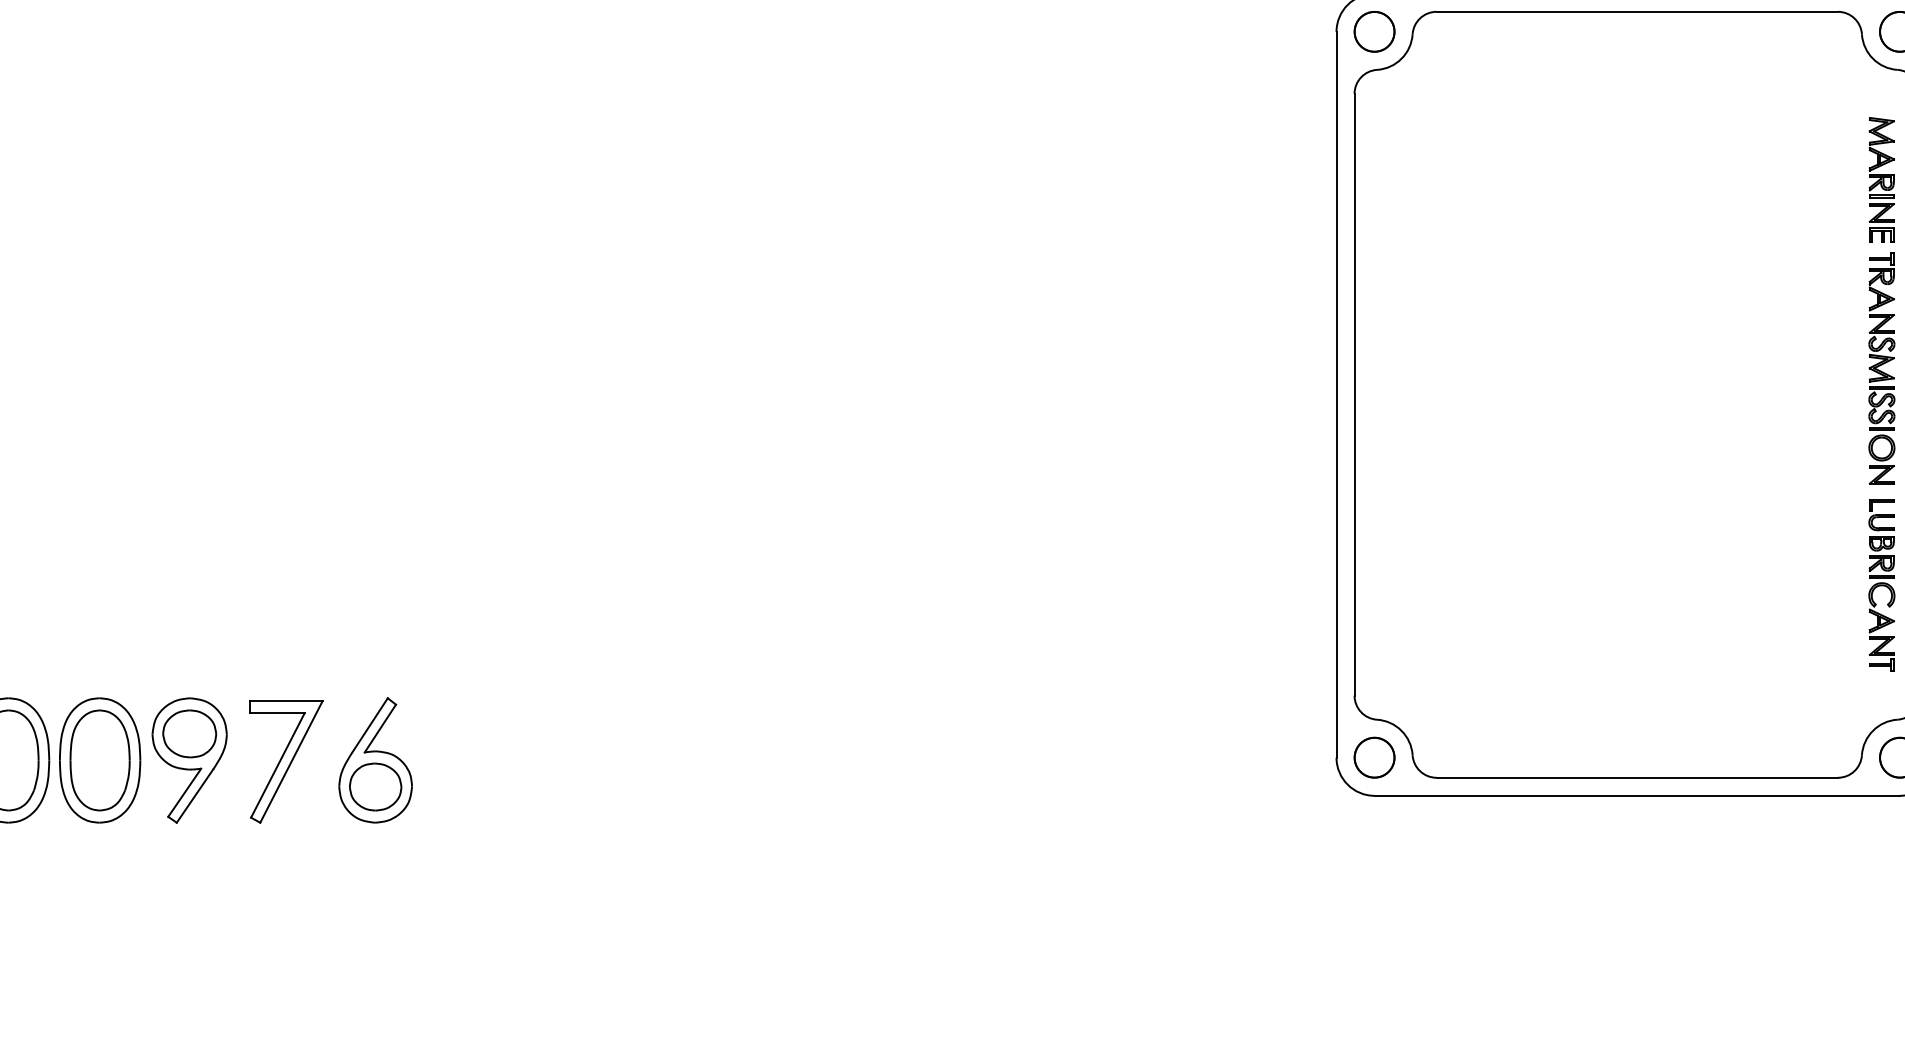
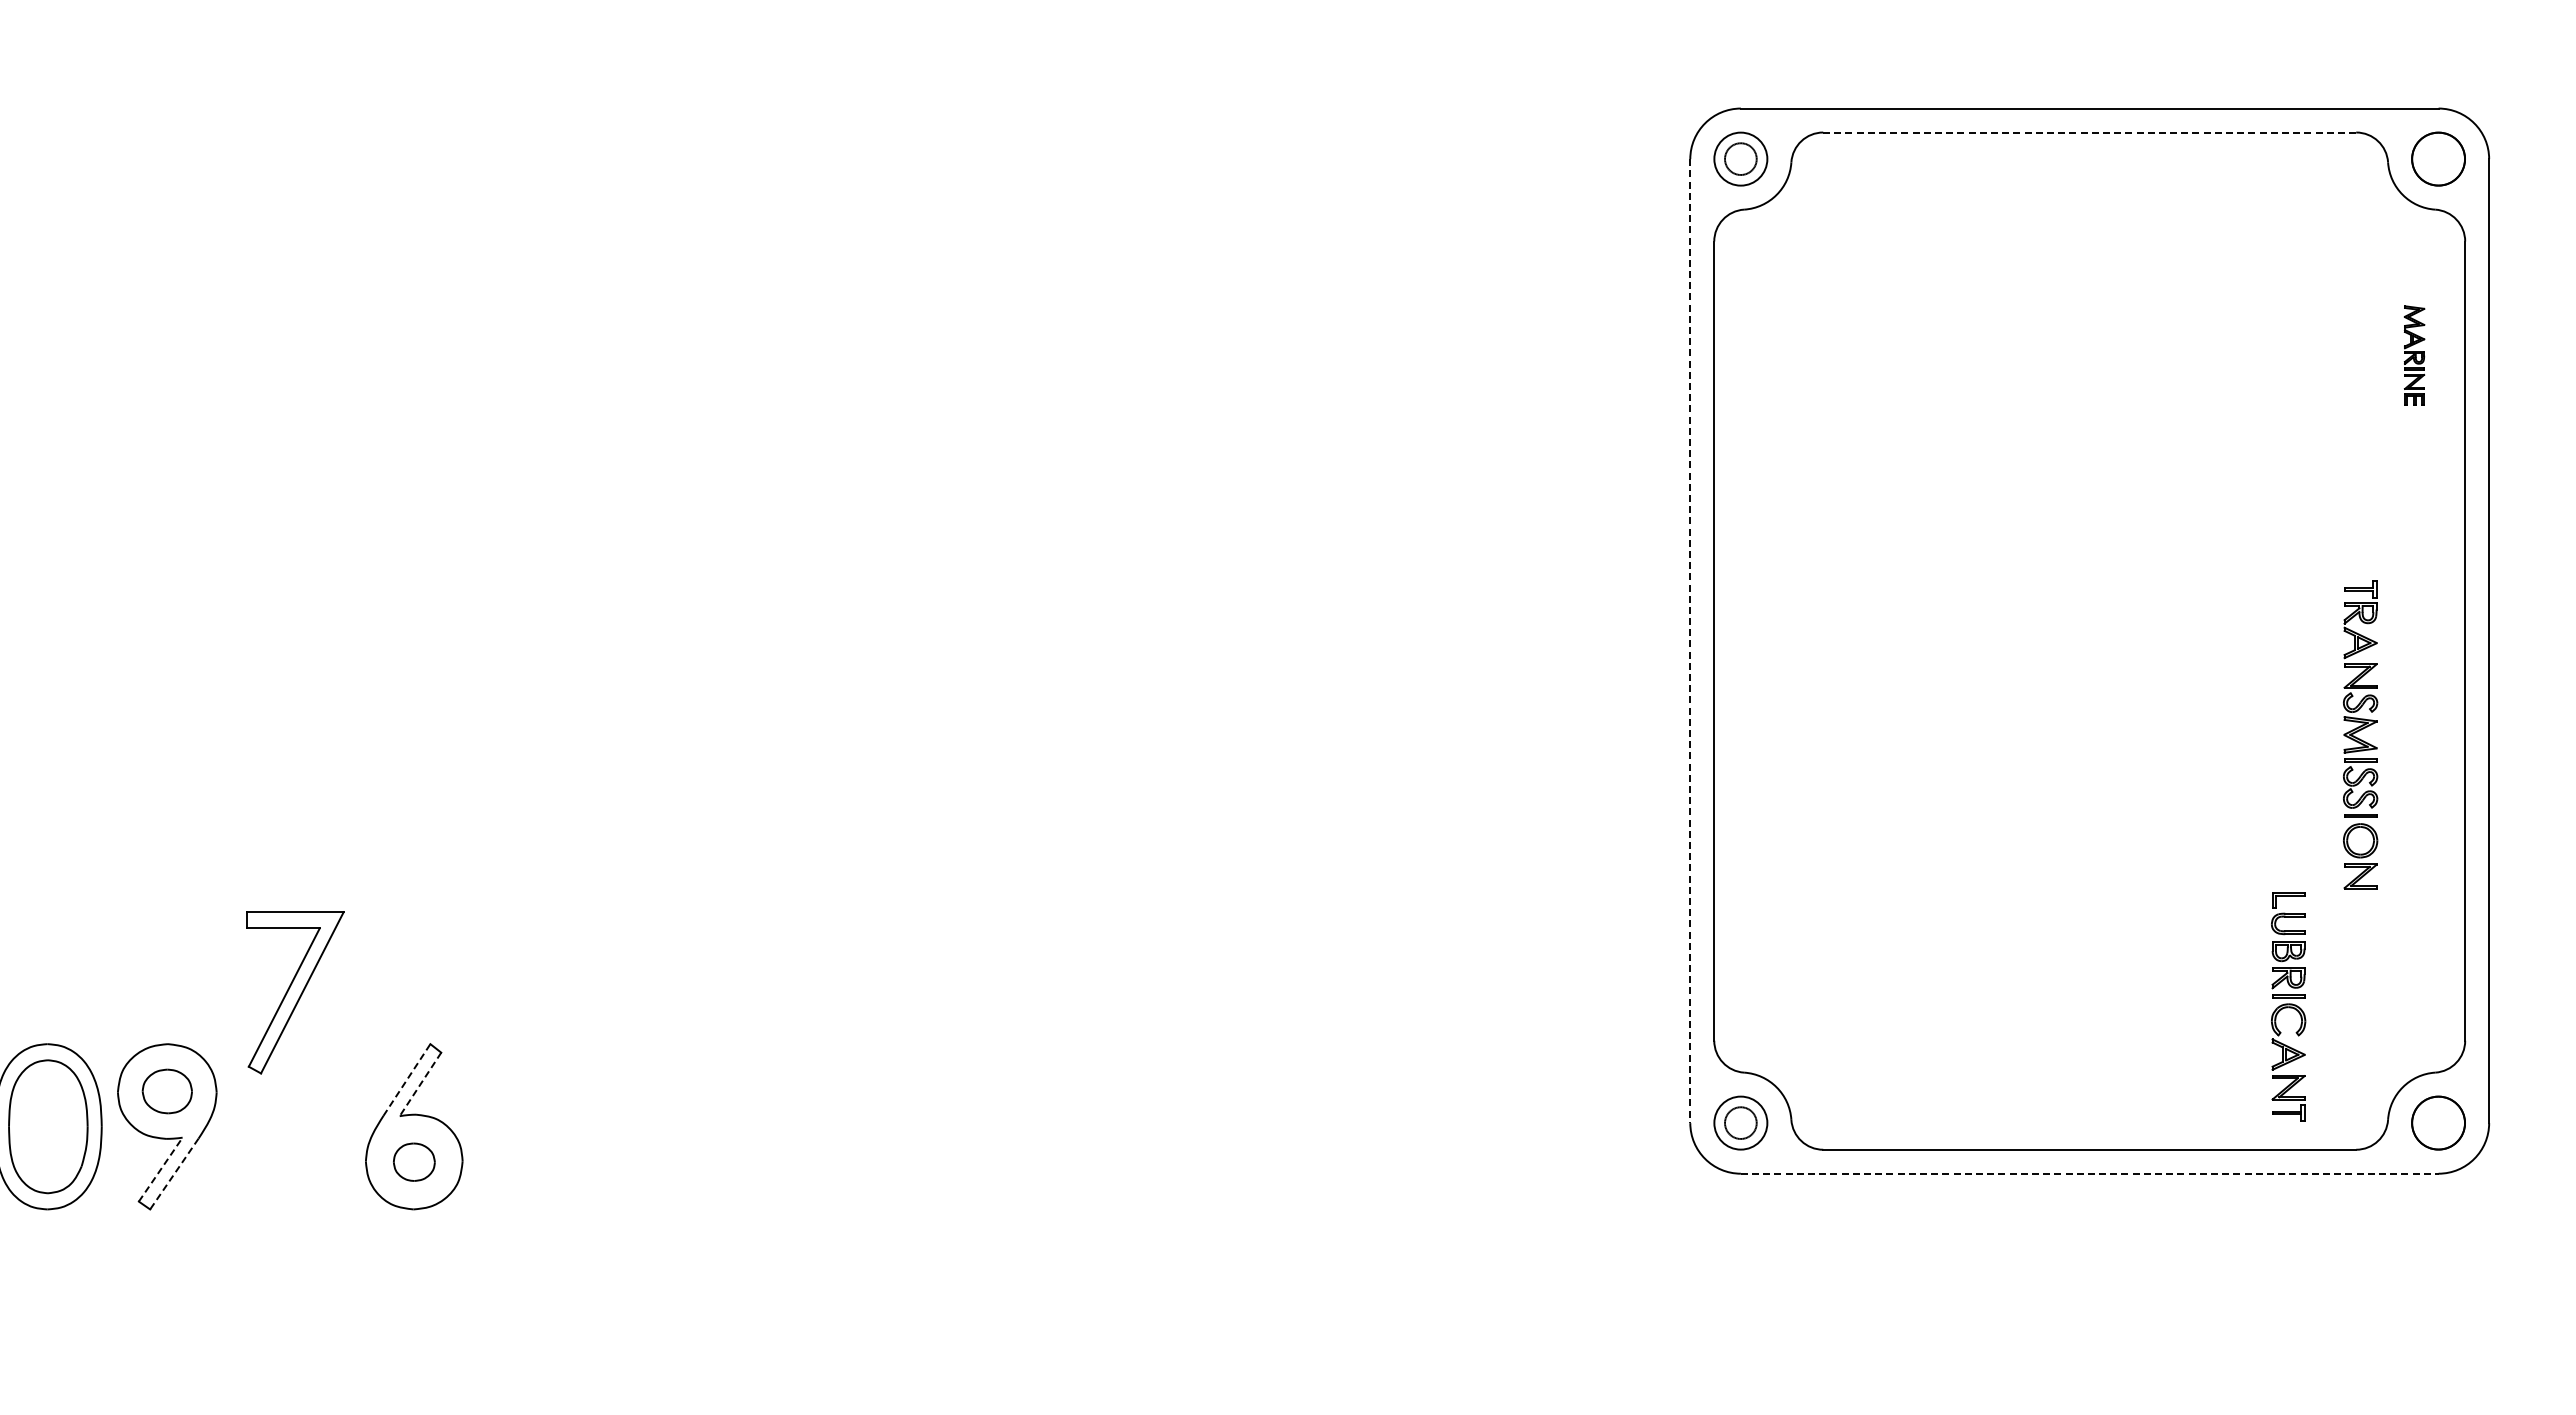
line: (1637, 11) -> (2089, 132), solid -> dashed
circle: (1374, 31) -> (1740, 158), size x0.6
part: (1881, 179) -> (2414, 355), size x0.6
part: (1881, 367) -> (2360, 734), moved
line: (1336, 395) -> (1690, 641), solid -> dashed
part: (1881, 584) -> (2288, 1006), moved
line: (369, 725) -> (406, 1080), solid -> dashed
line: (380, 728) -> (420, 1084), solid -> dashed
part: (189, 733) -> (167, 1091), size x0.7
circle: (1374, 757) -> (1740, 1122), size x0.6
part: (286, 761) -> (295, 992), moved
part: (375, 787) -> (414, 1162), size x0.6
line: (184, 792) -> (160, 1169), solid -> dashed
line: (1637, 795) -> (2089, 1173), solid -> dashed
line: (195, 796) -> (174, 1174), solid -> dashed

